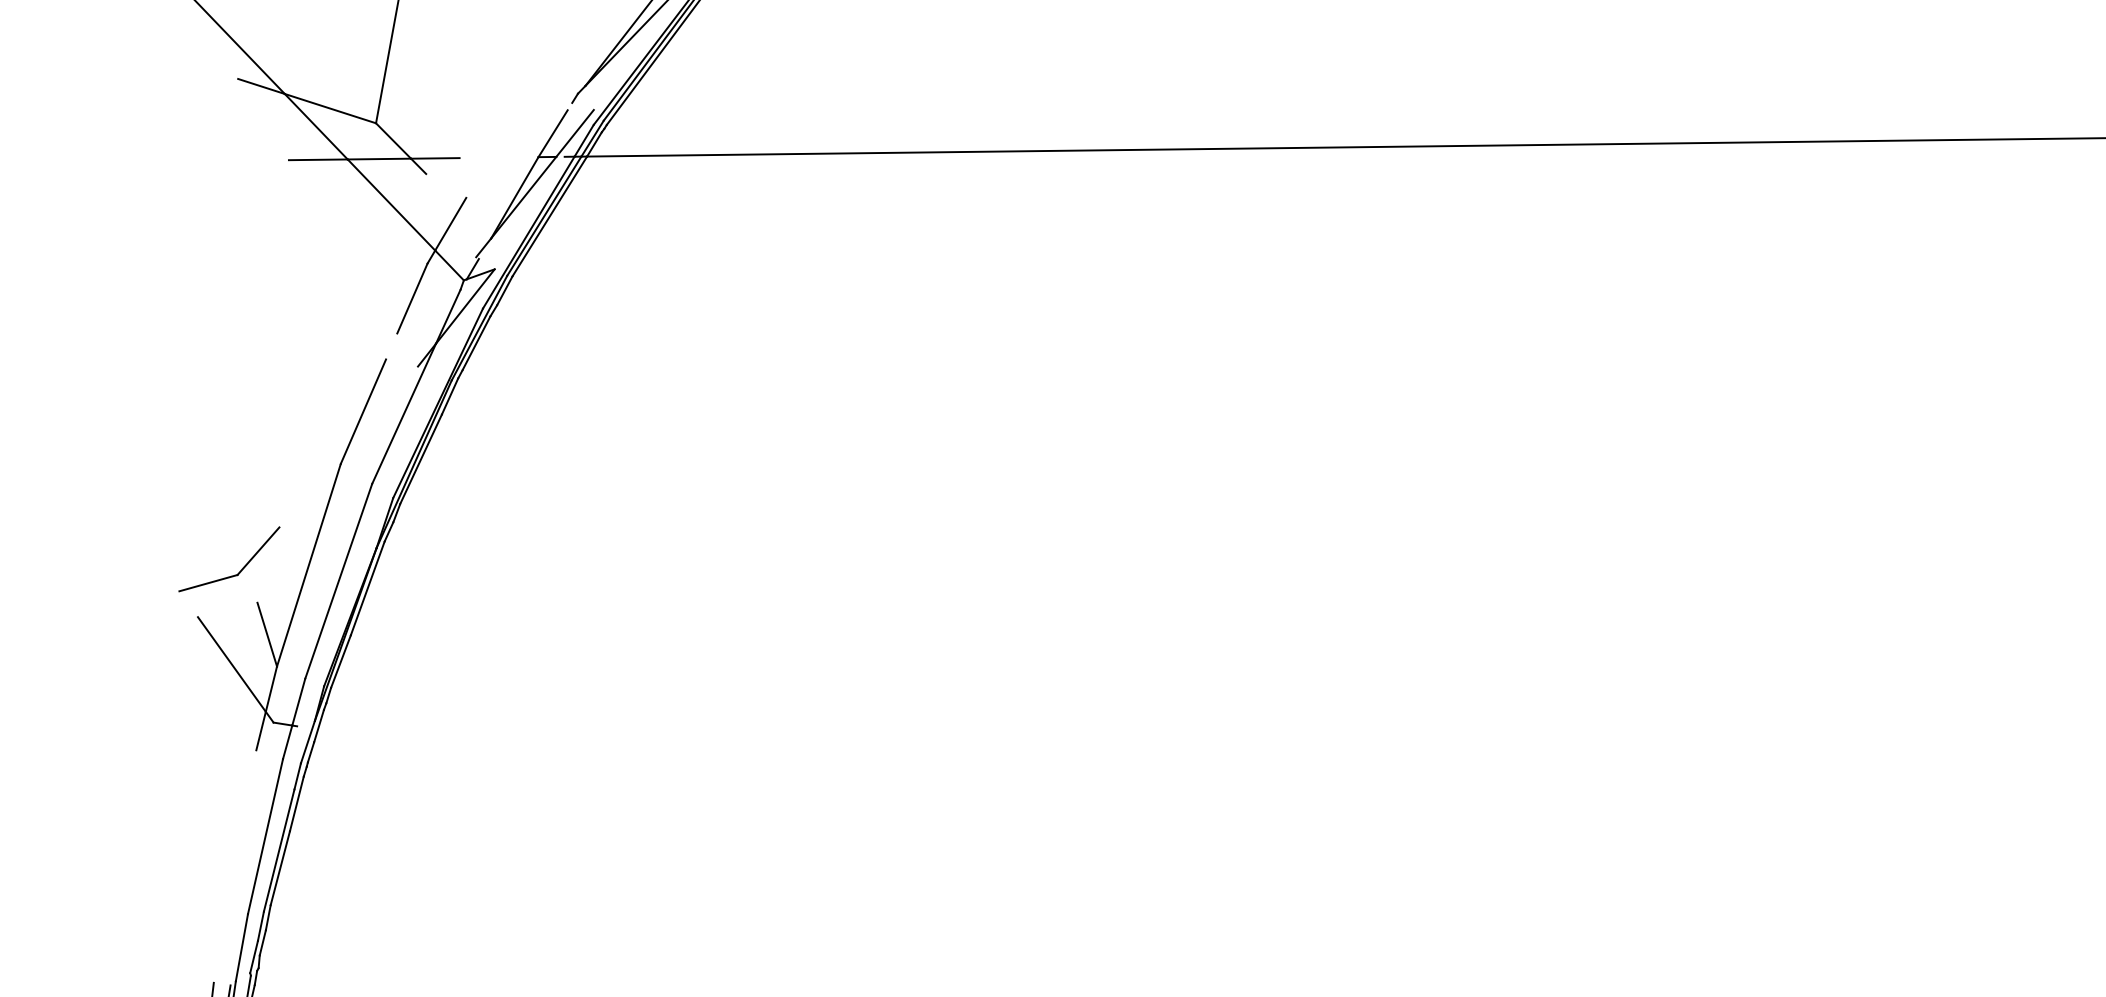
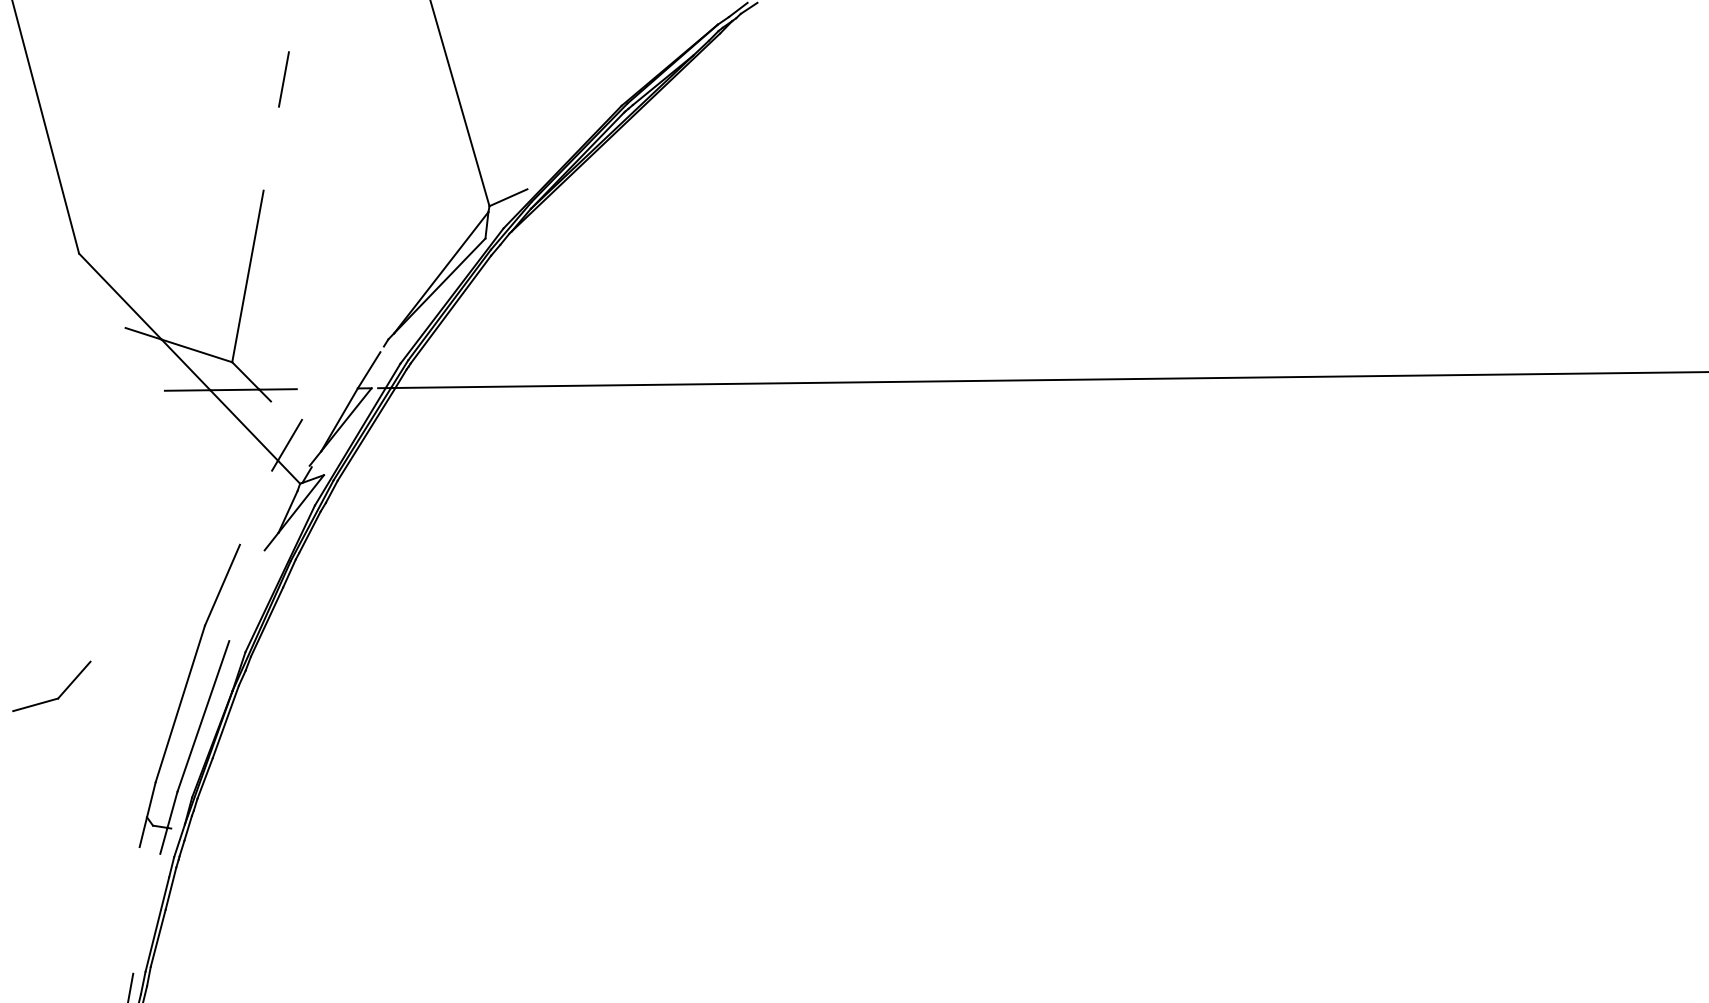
line: (574, 132) -> (385, 369), removed
line: (412, 298) -> (260, 497), removed
line: (403, 413) -> (253, 586), removed
part: (240, 569) -> (60, 694), moved
line: (266, 634) -> (147, 757), removed
line: (231, 664) -> (120, 780), removed
line: (265, 836) -> (146, 913), removed

